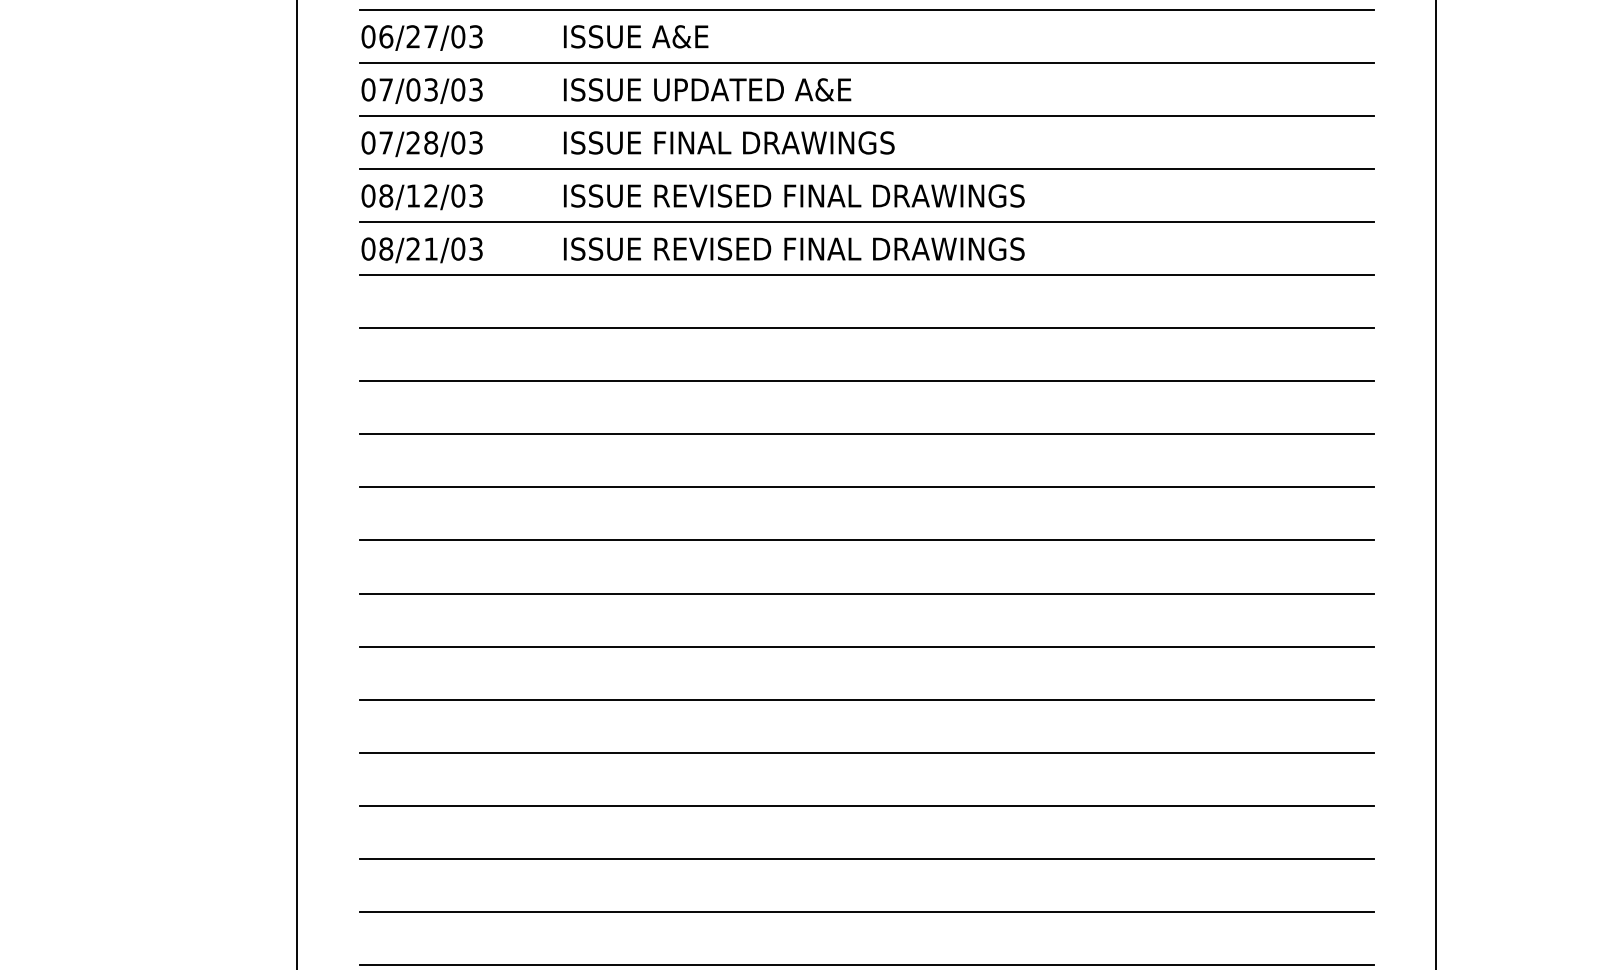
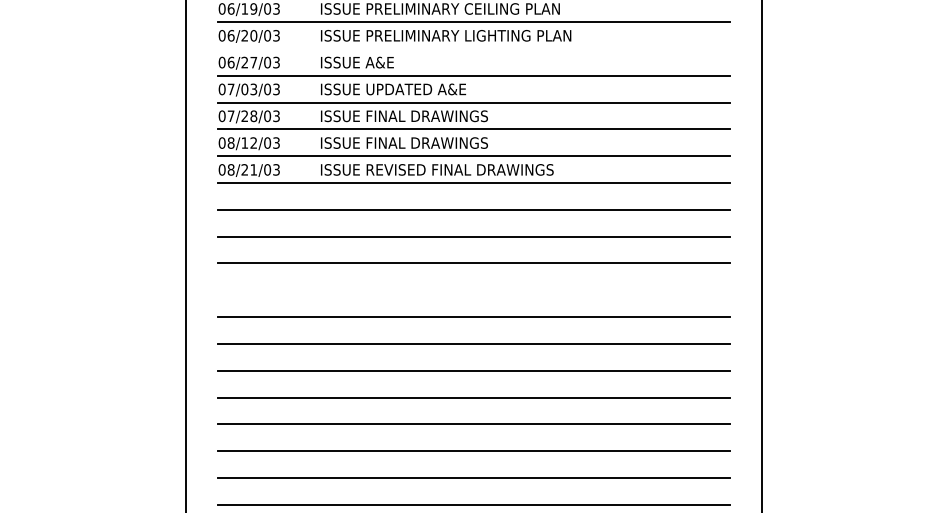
line: (865, 8) -> (473, 48), removed
text: (840, 194) -> (460, 142), ISSUE REVISED FINAL DRAWINGS -> ISSUE FINAL DRAWINGS
line: (865, 487) -> (473, 290), removed

